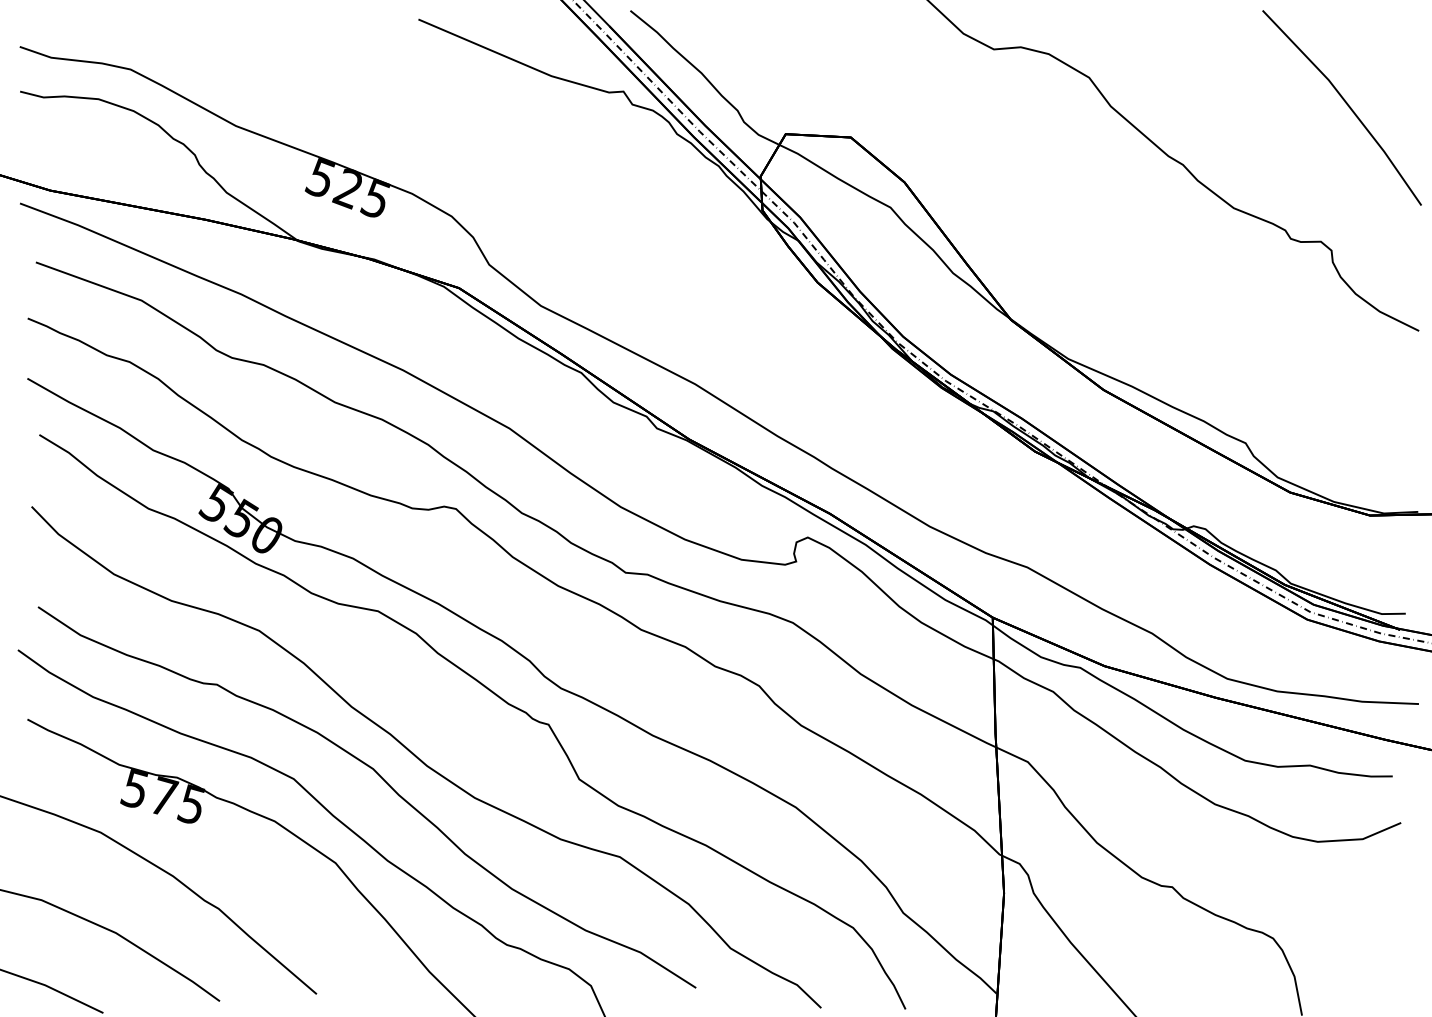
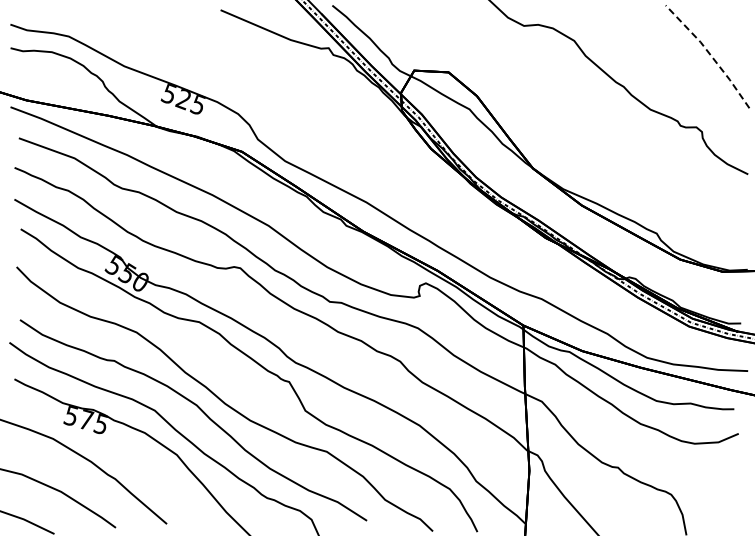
line: (1347, 103) -> (710, 54), solid -> dashed

